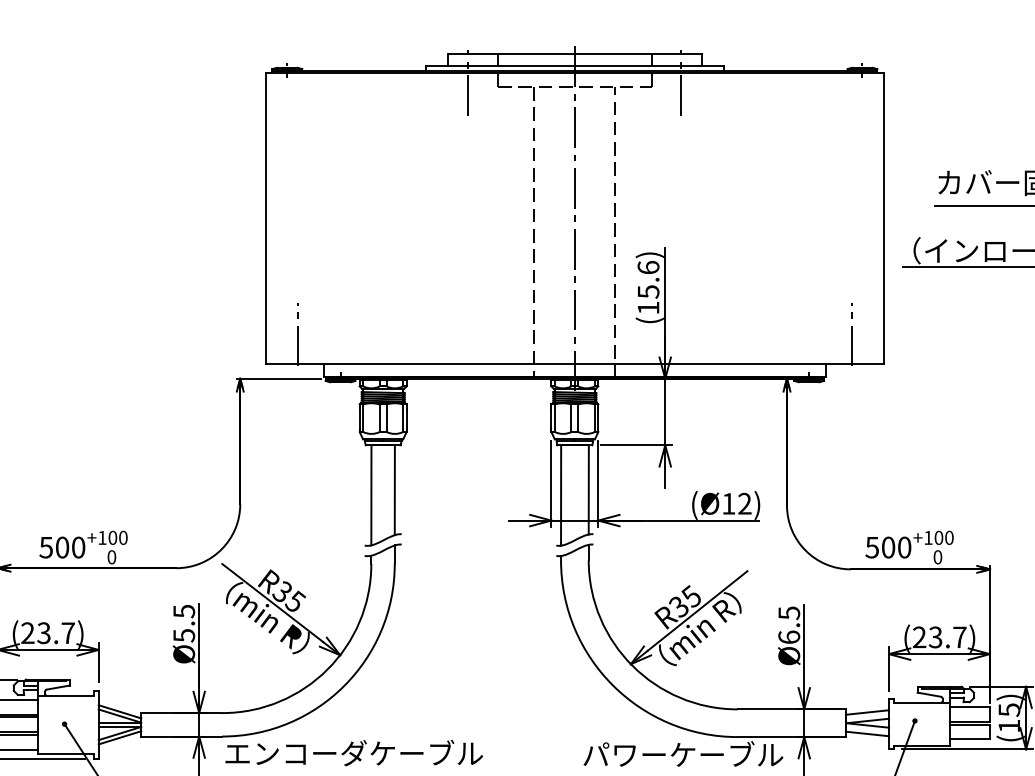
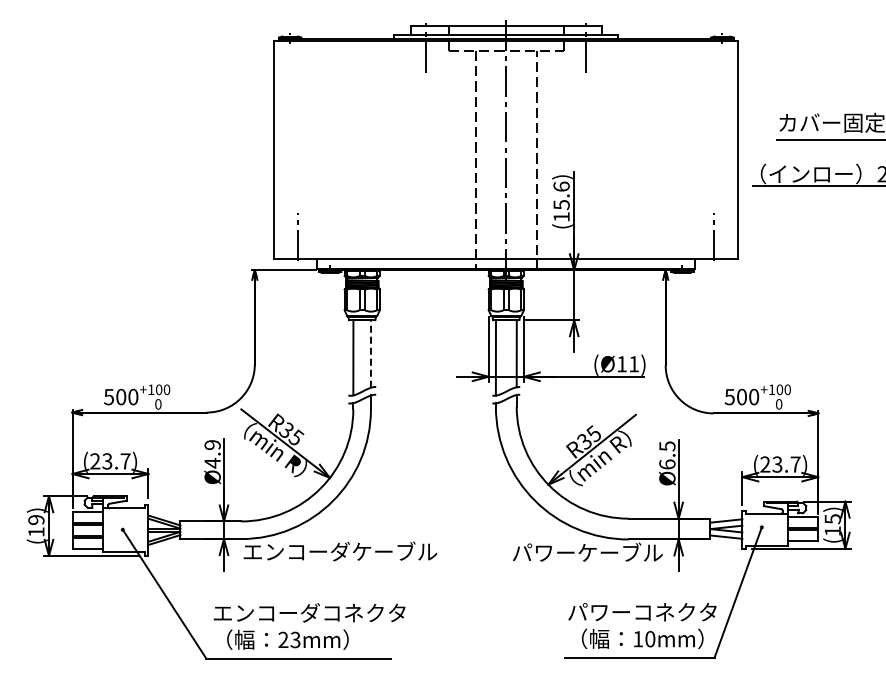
line: (395, 489) -> (371, 353), solid -> dashed
text: (745, 504) -> (634, 364), (Ø12) -> (Ø11)
text: (183, 623) -> (212, 454), Ø5.5 -> Ø4.9

